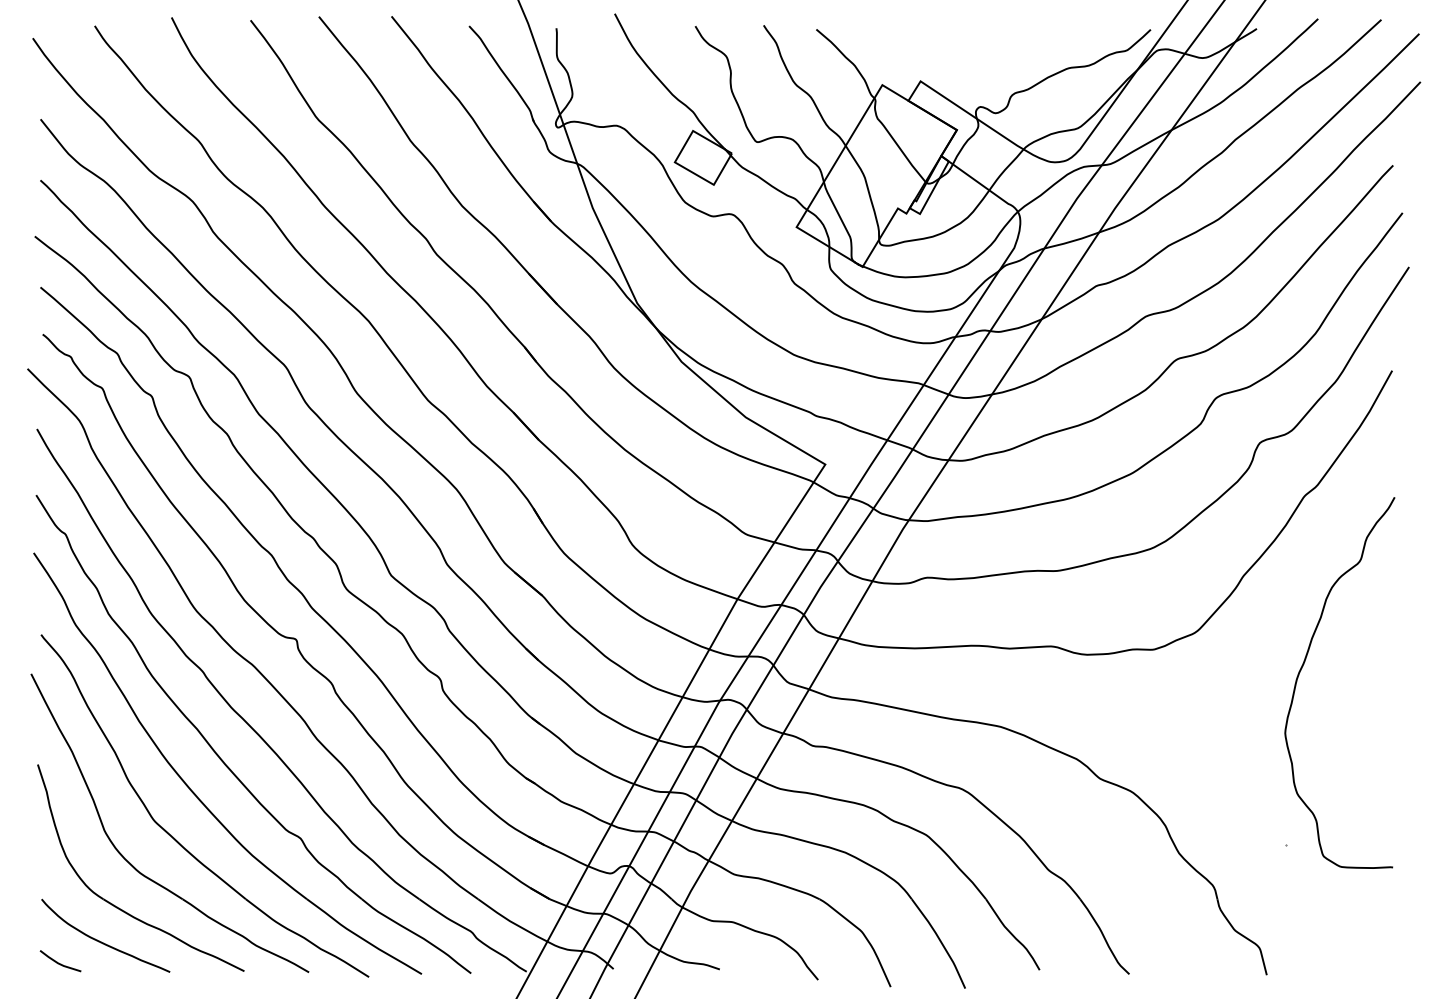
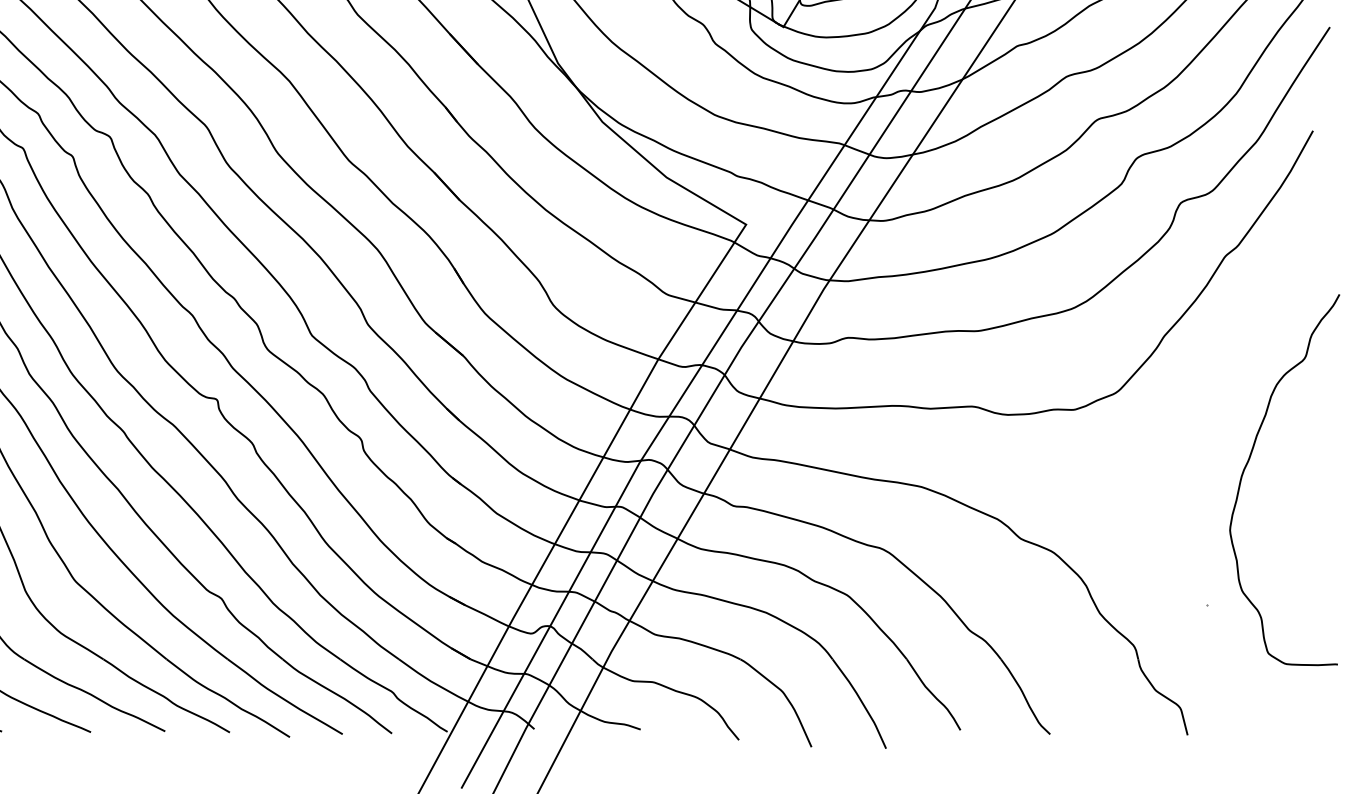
curve: (1304, 664) -> (1249, 461), moved

